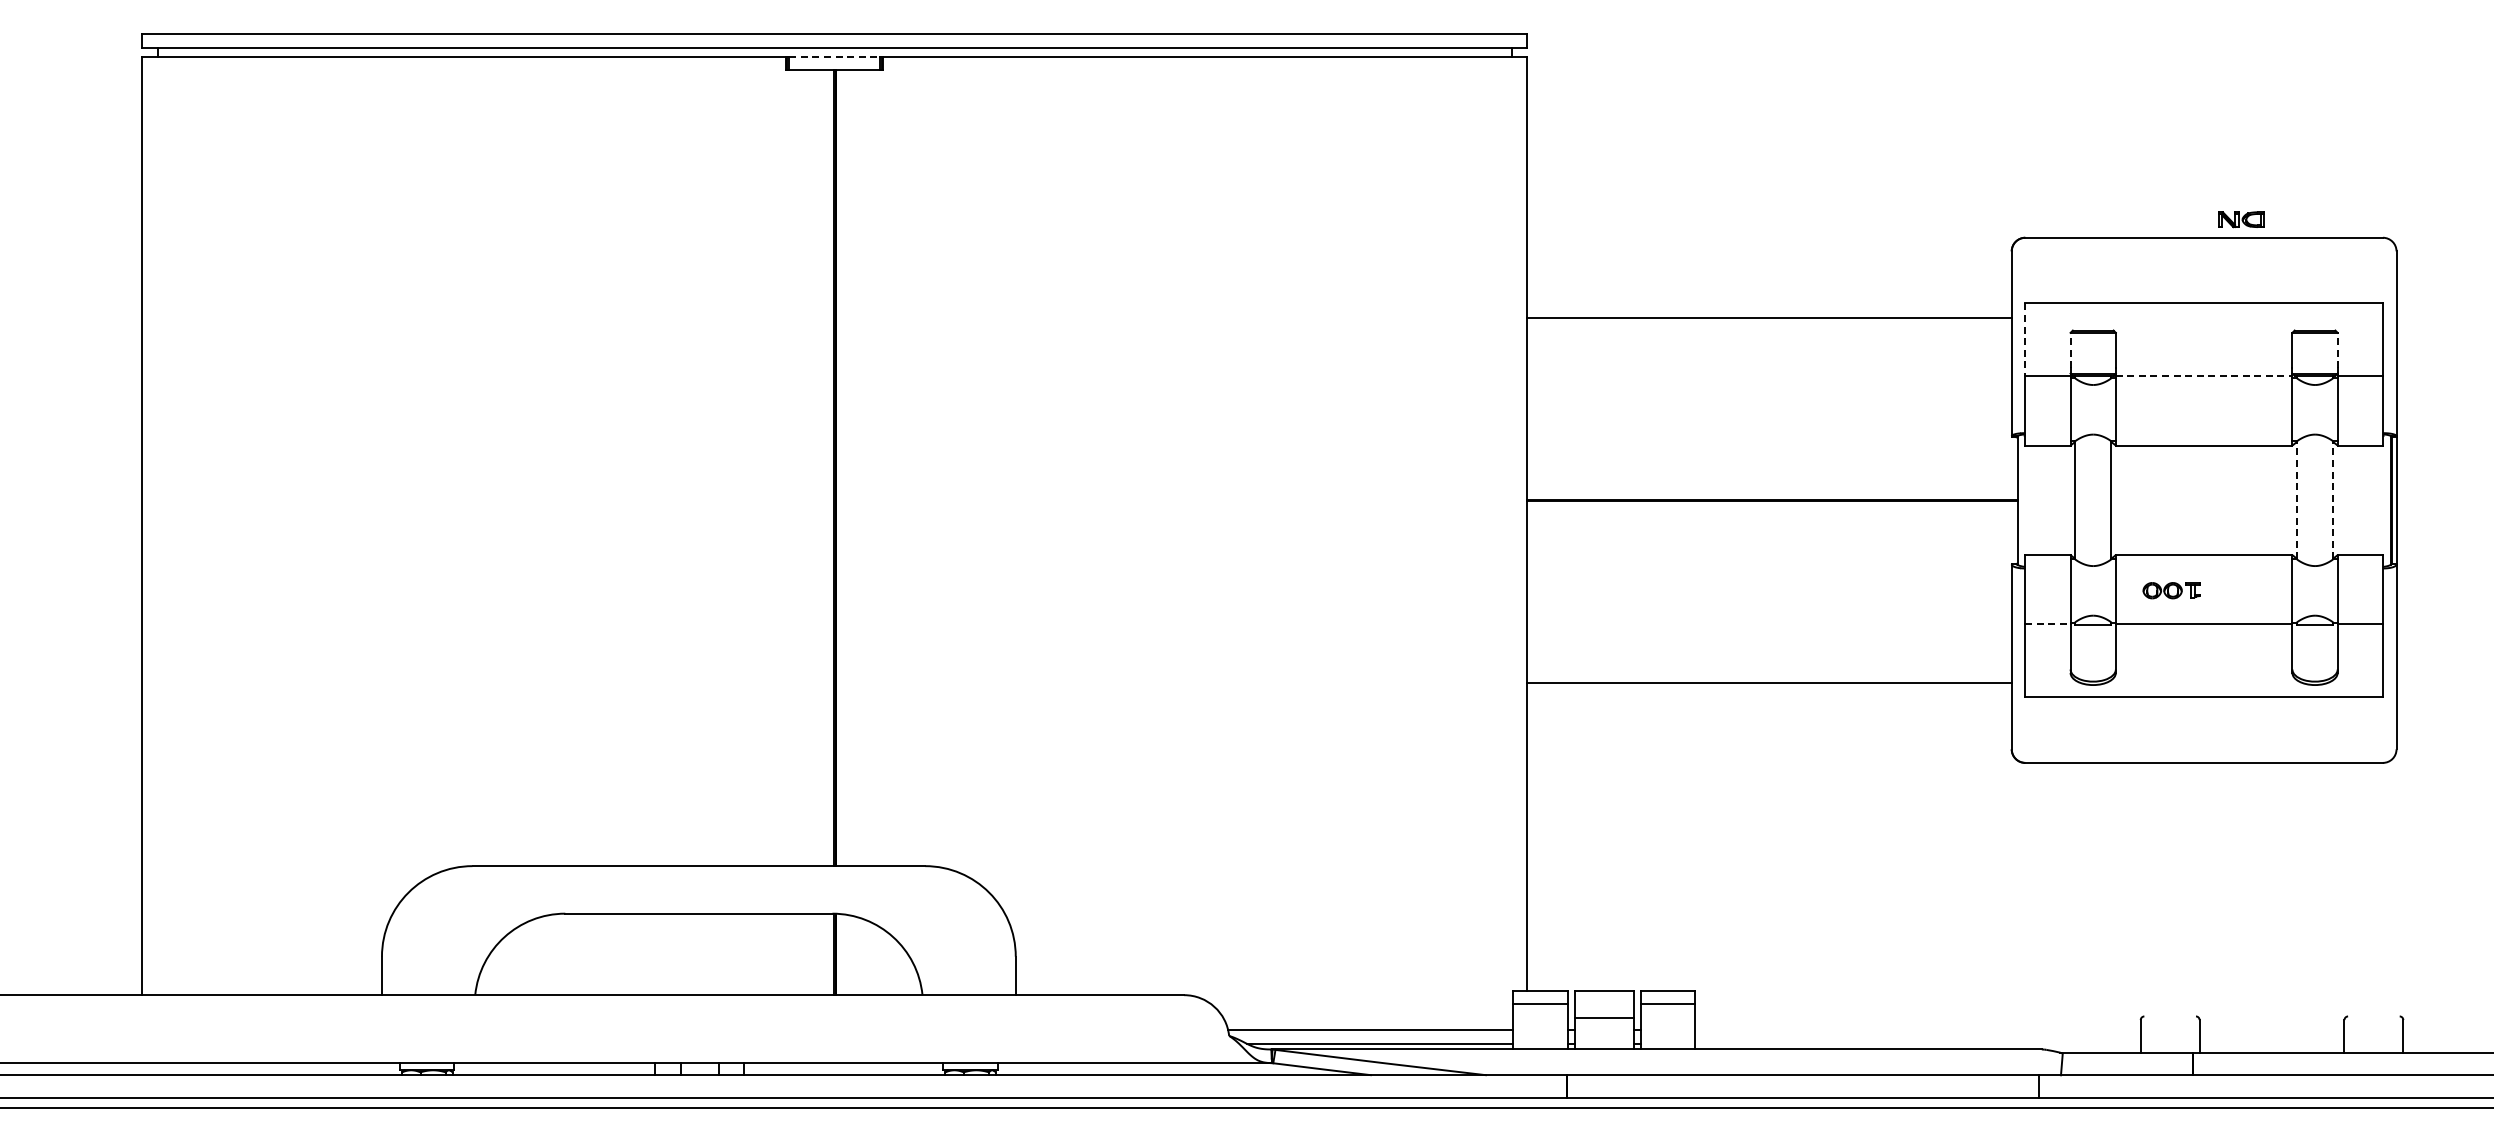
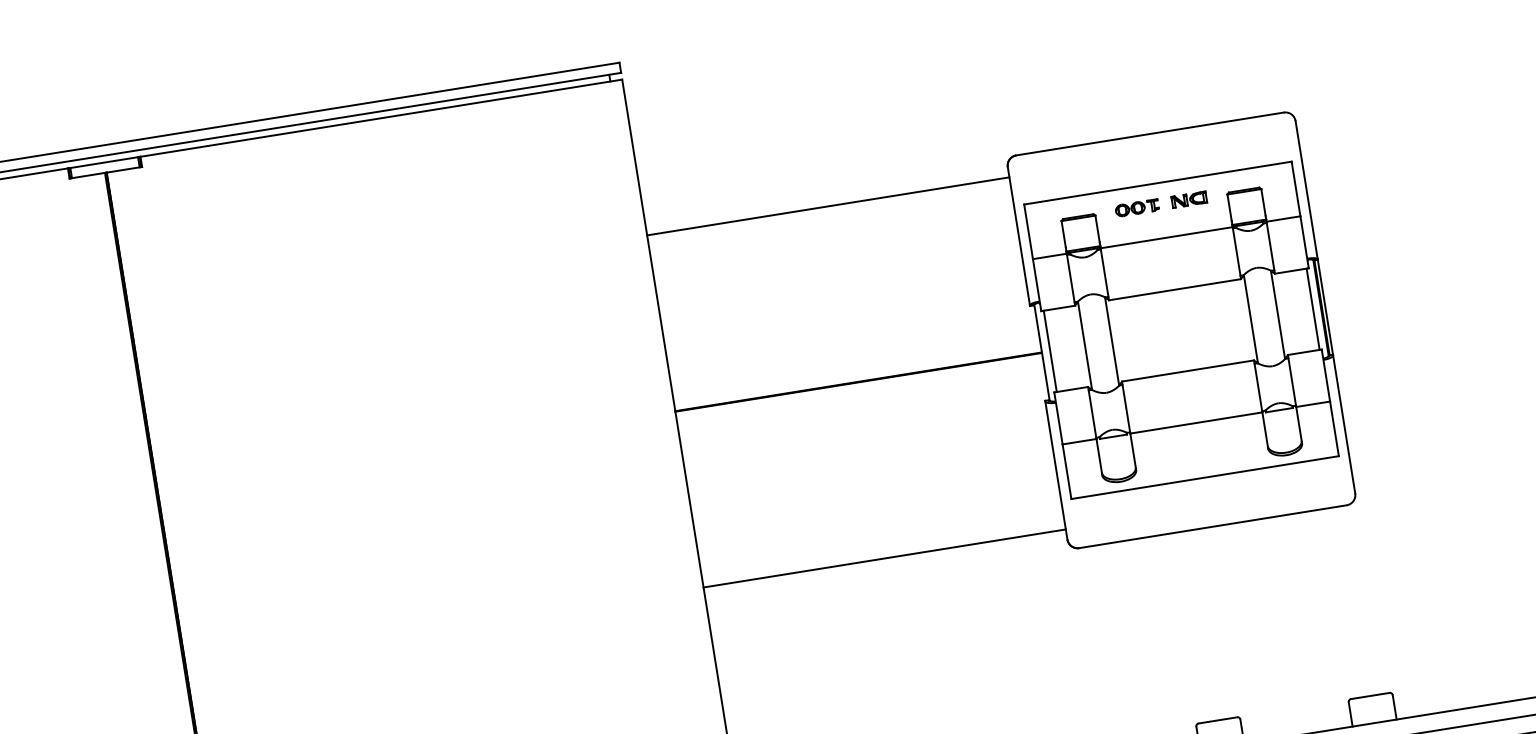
line: (835, 56) -> (104, 162), dashed -> solid
part: (2241, 219) -> (1189, 199), moved
line: (1769, 317) -> (828, 206), moved
line: (2025, 339) -> (1028, 231), dashed -> solid
line: (2070, 350) -> (1063, 234), dashed -> solid
line: (2337, 350) -> (1263, 202), dashed -> solid
line: (2204, 376) -> (1166, 237), dashed -> solid
line: (2028, 500) -> (1050, 351), added
line: (2296, 500) -> (1250, 319), dashed -> solid
line: (2333, 500) -> (1278, 314), dashed -> solid
line: (2380, 500) -> (1313, 309), added
part: (2171, 590) -> (1136, 207), moved
line: (2047, 624) -> (1079, 441), dashed -> solid
line: (1769, 682) -> (884, 558), moved
line: (2169, 1016) -> (1217, 720), added
line: (2373, 1016) -> (1370, 696), added

